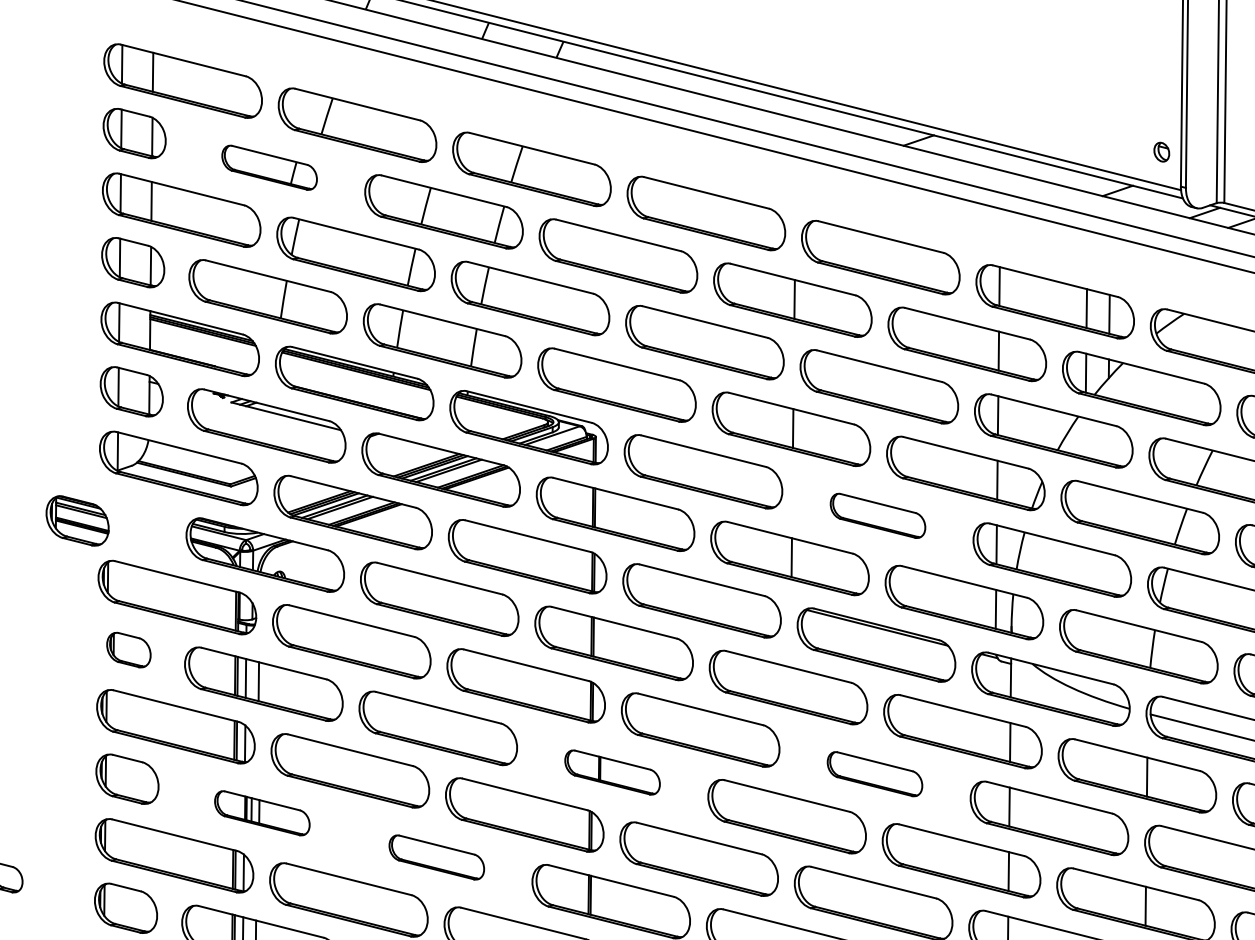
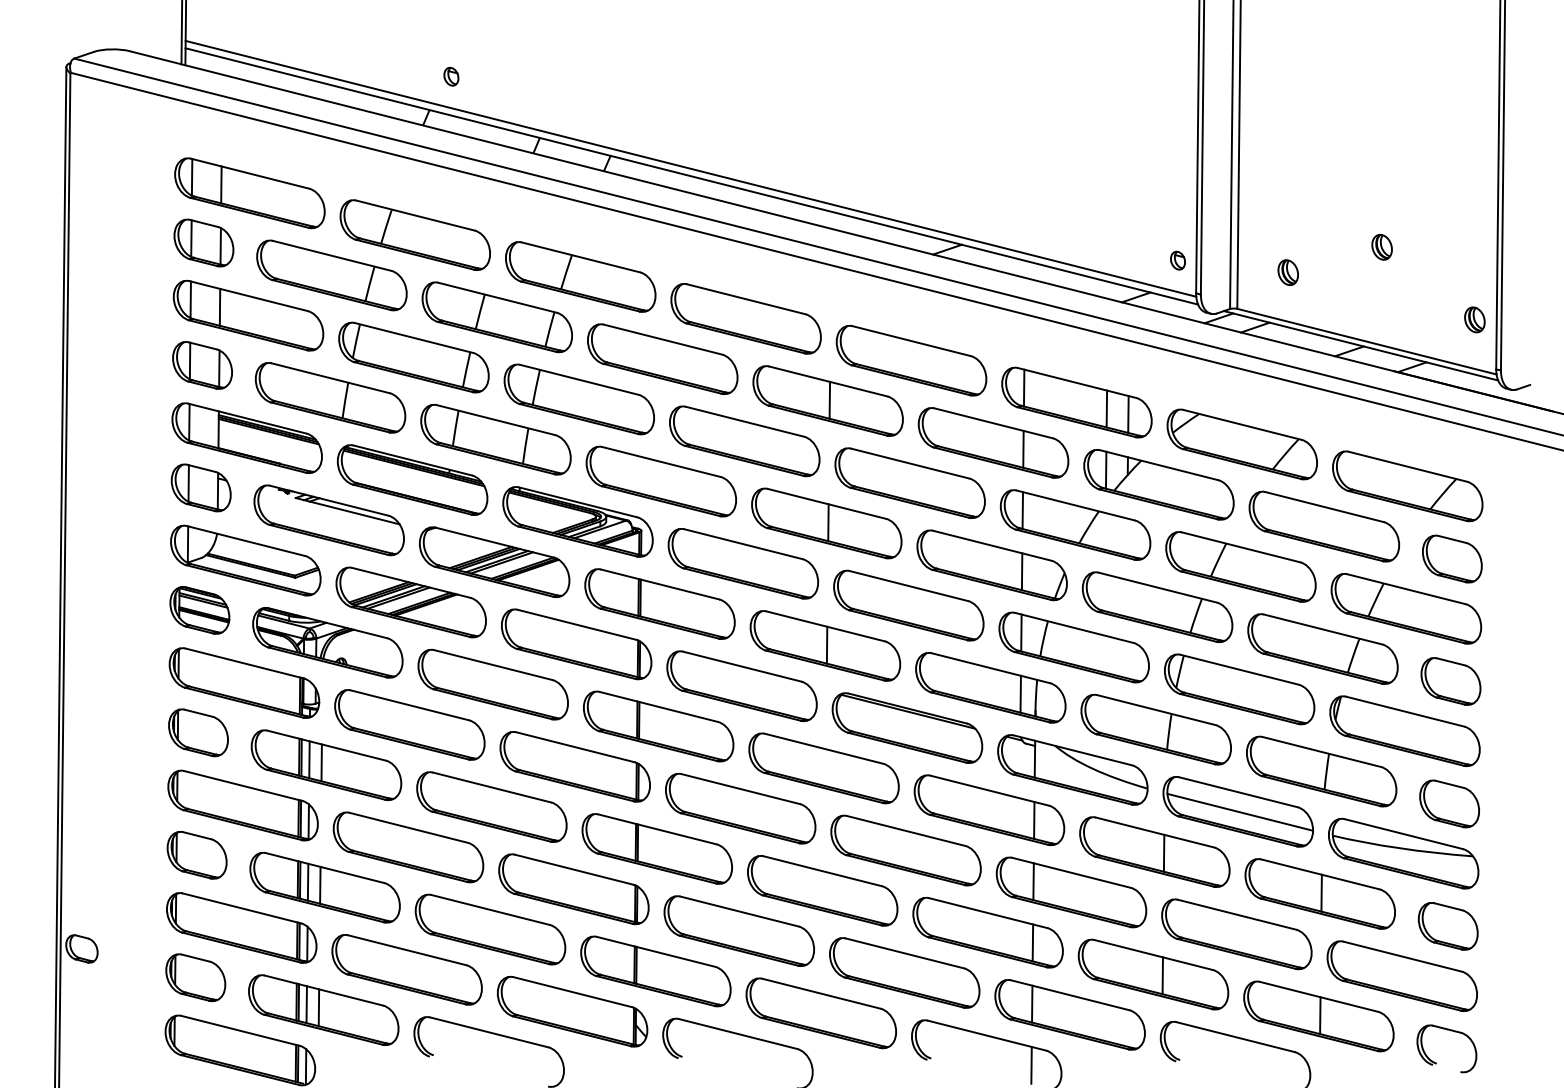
part: (269, 167) -> (331, 275), size x1.67
part: (877, 515) -> (908, 605), size x1.67
part: (77, 521) -> (199, 610), moved
part: (128, 649) -> (198, 732), size x1.43
part: (611, 772) -> (656, 848), size x1.67
part: (874, 774) -> (905, 850), size x1.67
part: (261, 813) -> (324, 887), size x1.67
part: (436, 857) -> (490, 929), size x1.67

